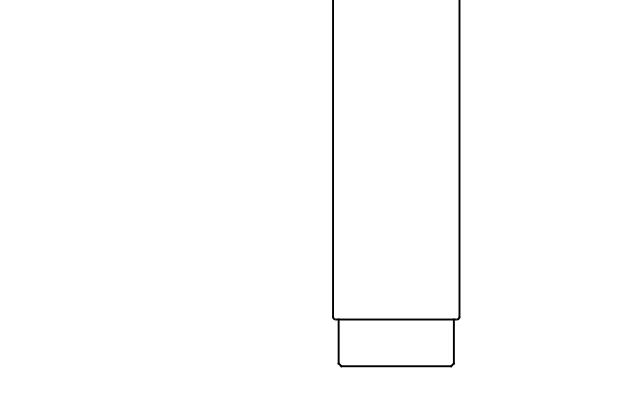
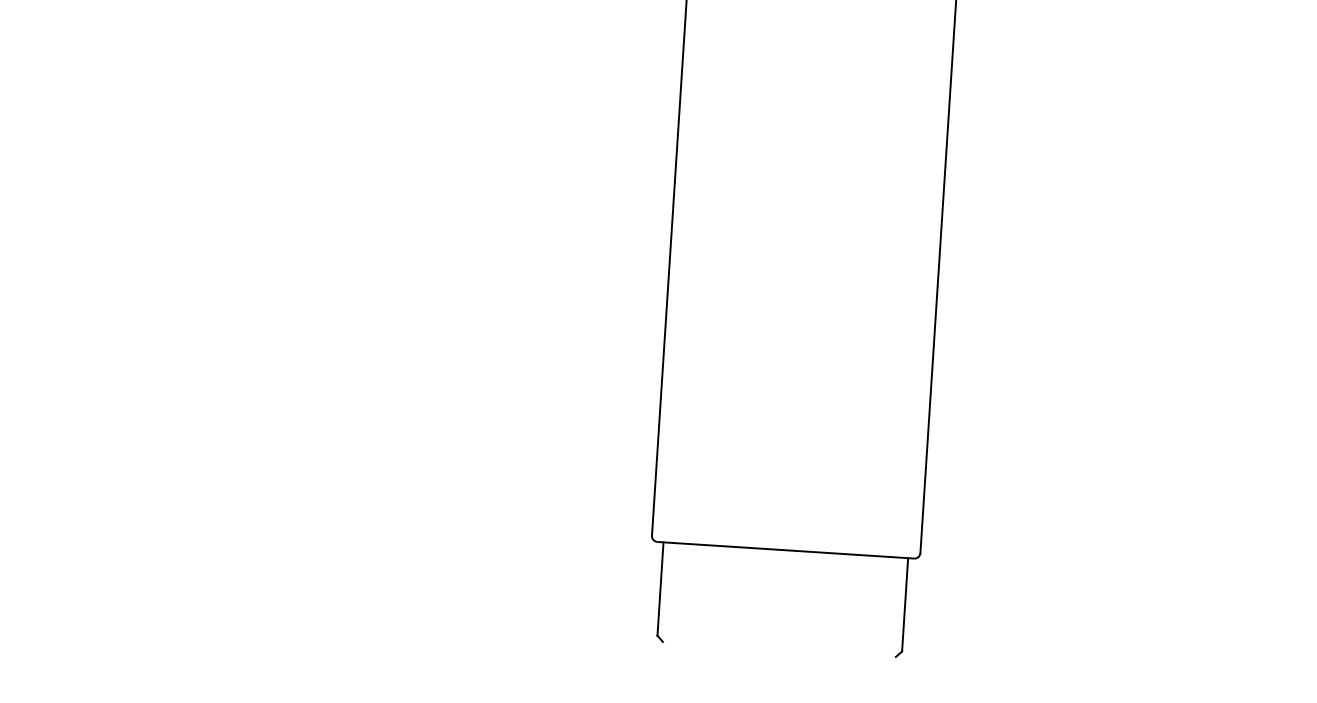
line: (396, 366) -> (779, 650), removed

